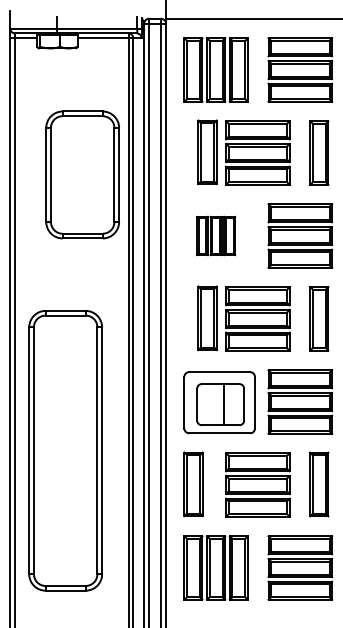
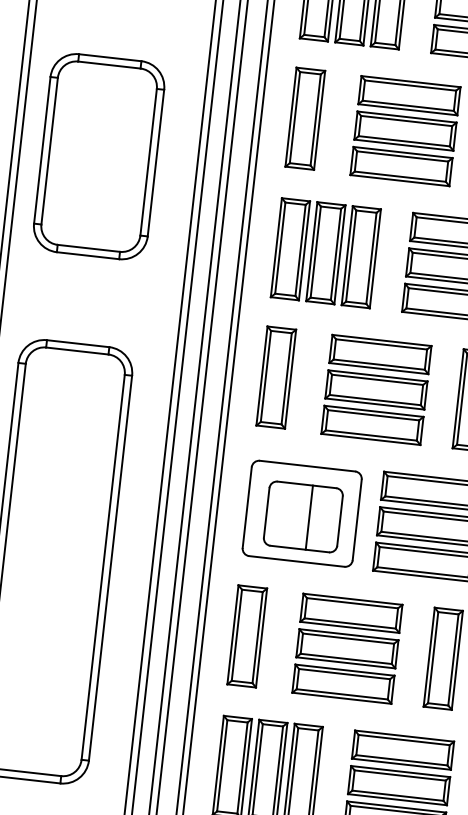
part: (207, 152) -> (305, 119), moved
part: (82, 174) -> (98, 155), moved
part: (215, 235) -> (324, 252), size x1.67
part: (207, 318) -> (276, 377), moved

